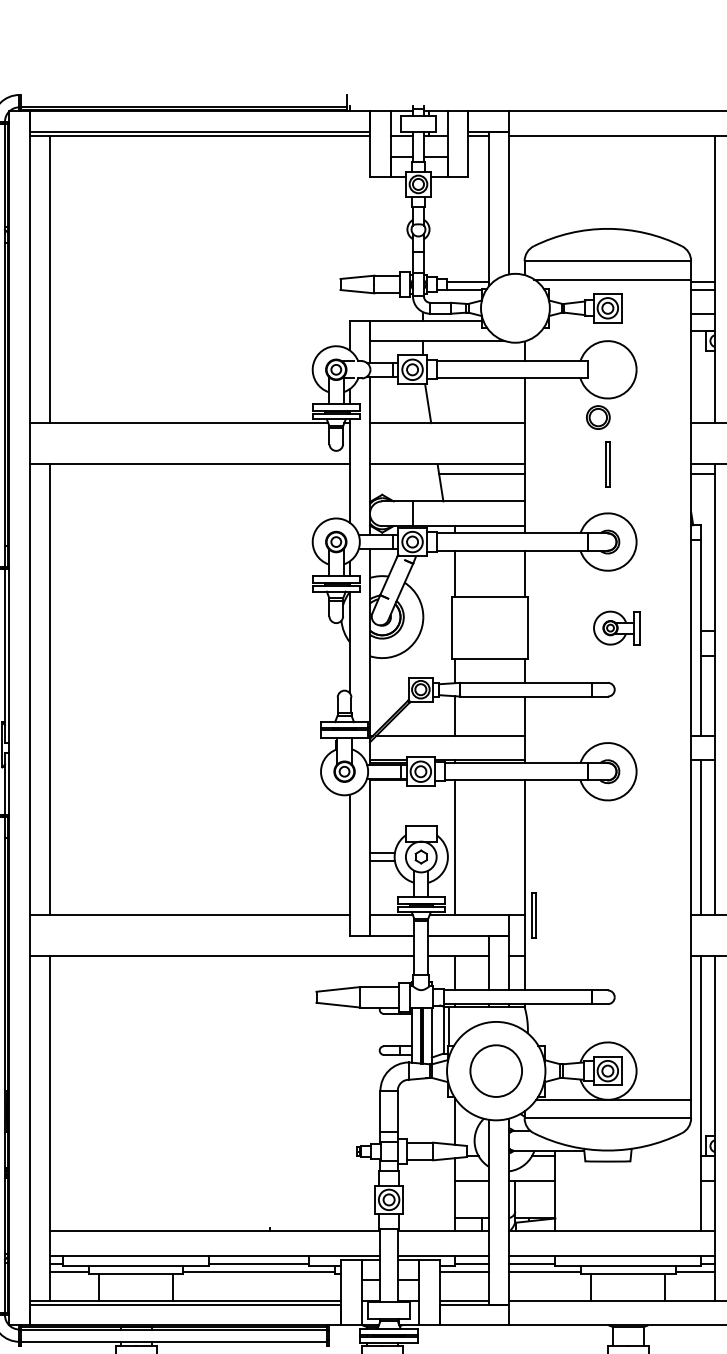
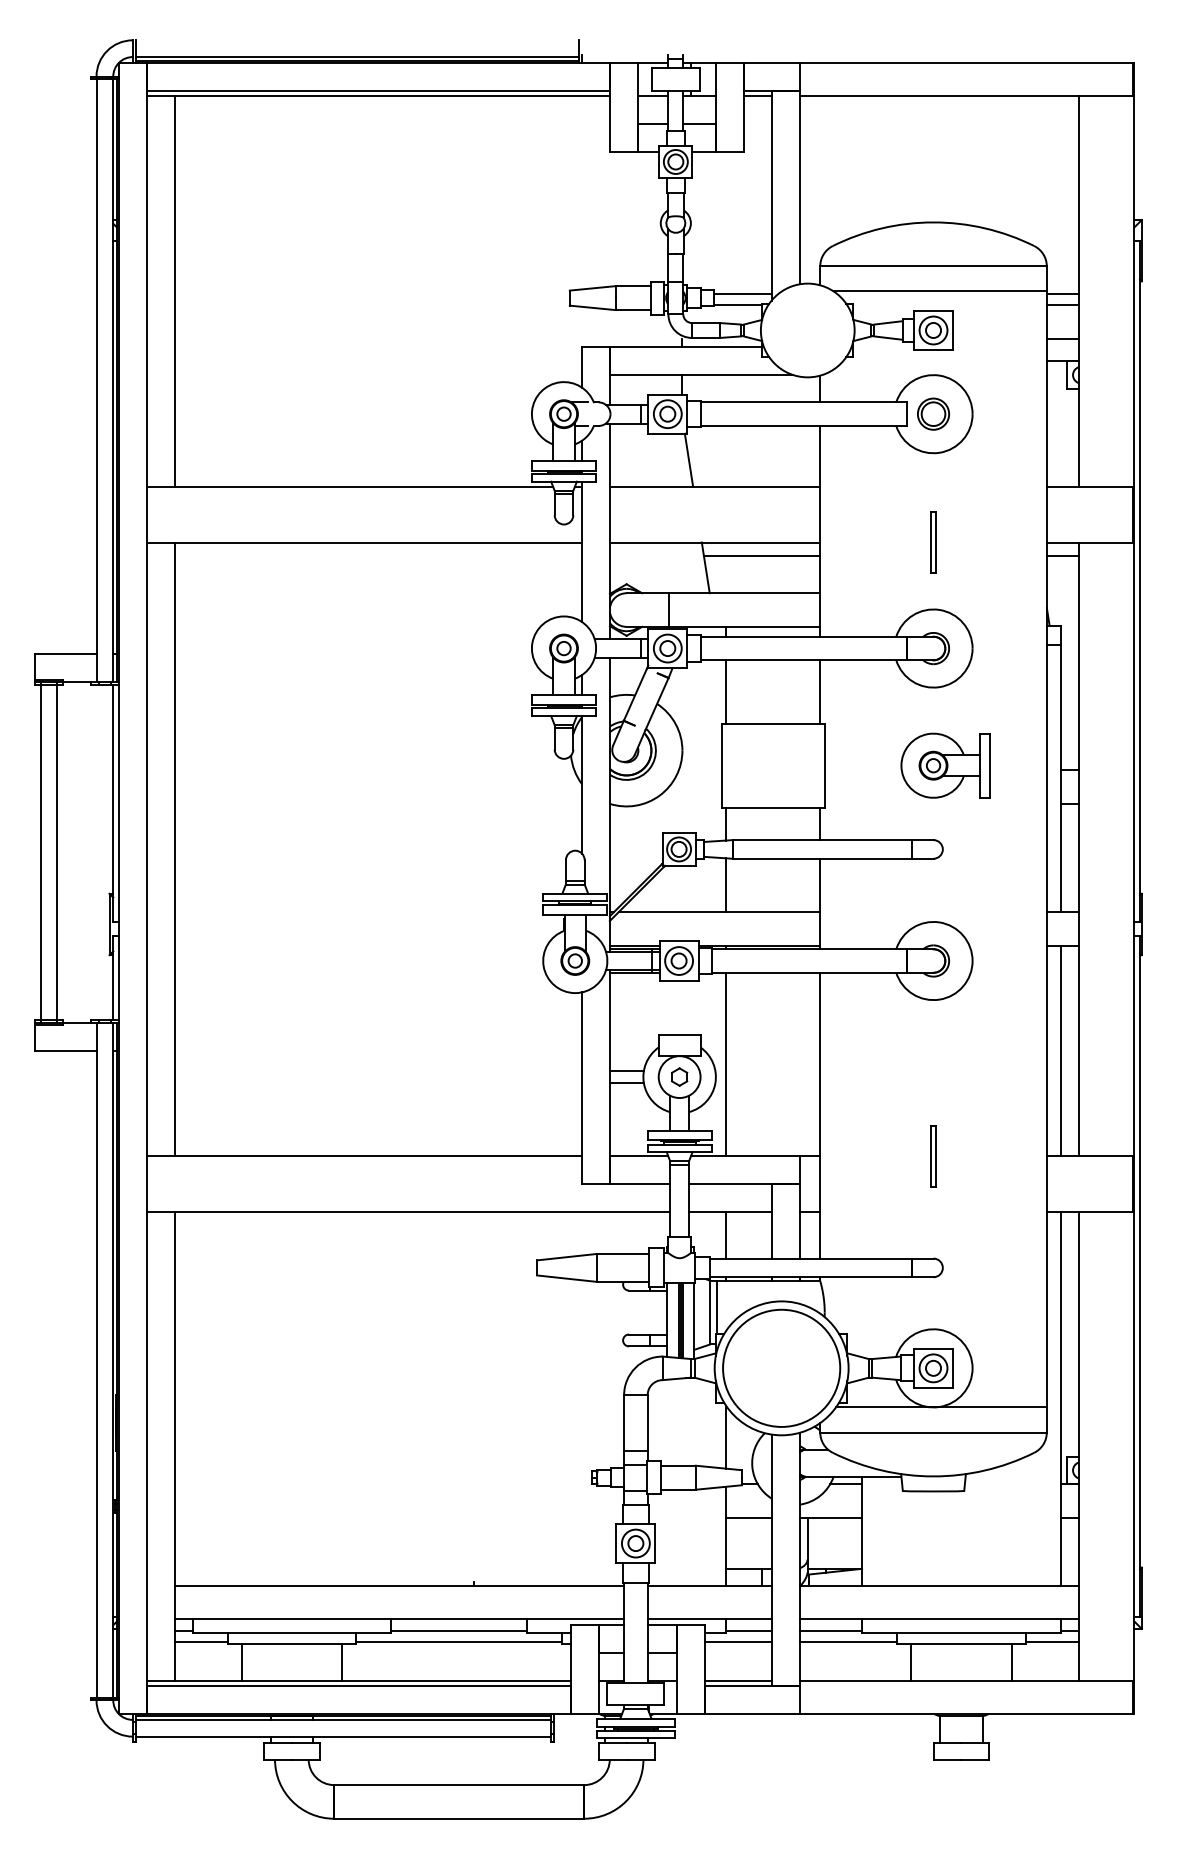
part: (598, 417) -> (933, 413), moved
part: (616, 628) -> (945, 765), size x1.43
part: (534, 915) -> (933, 1156), moved
circle: (496, 1070) -> (781, 1367), size x1.67

